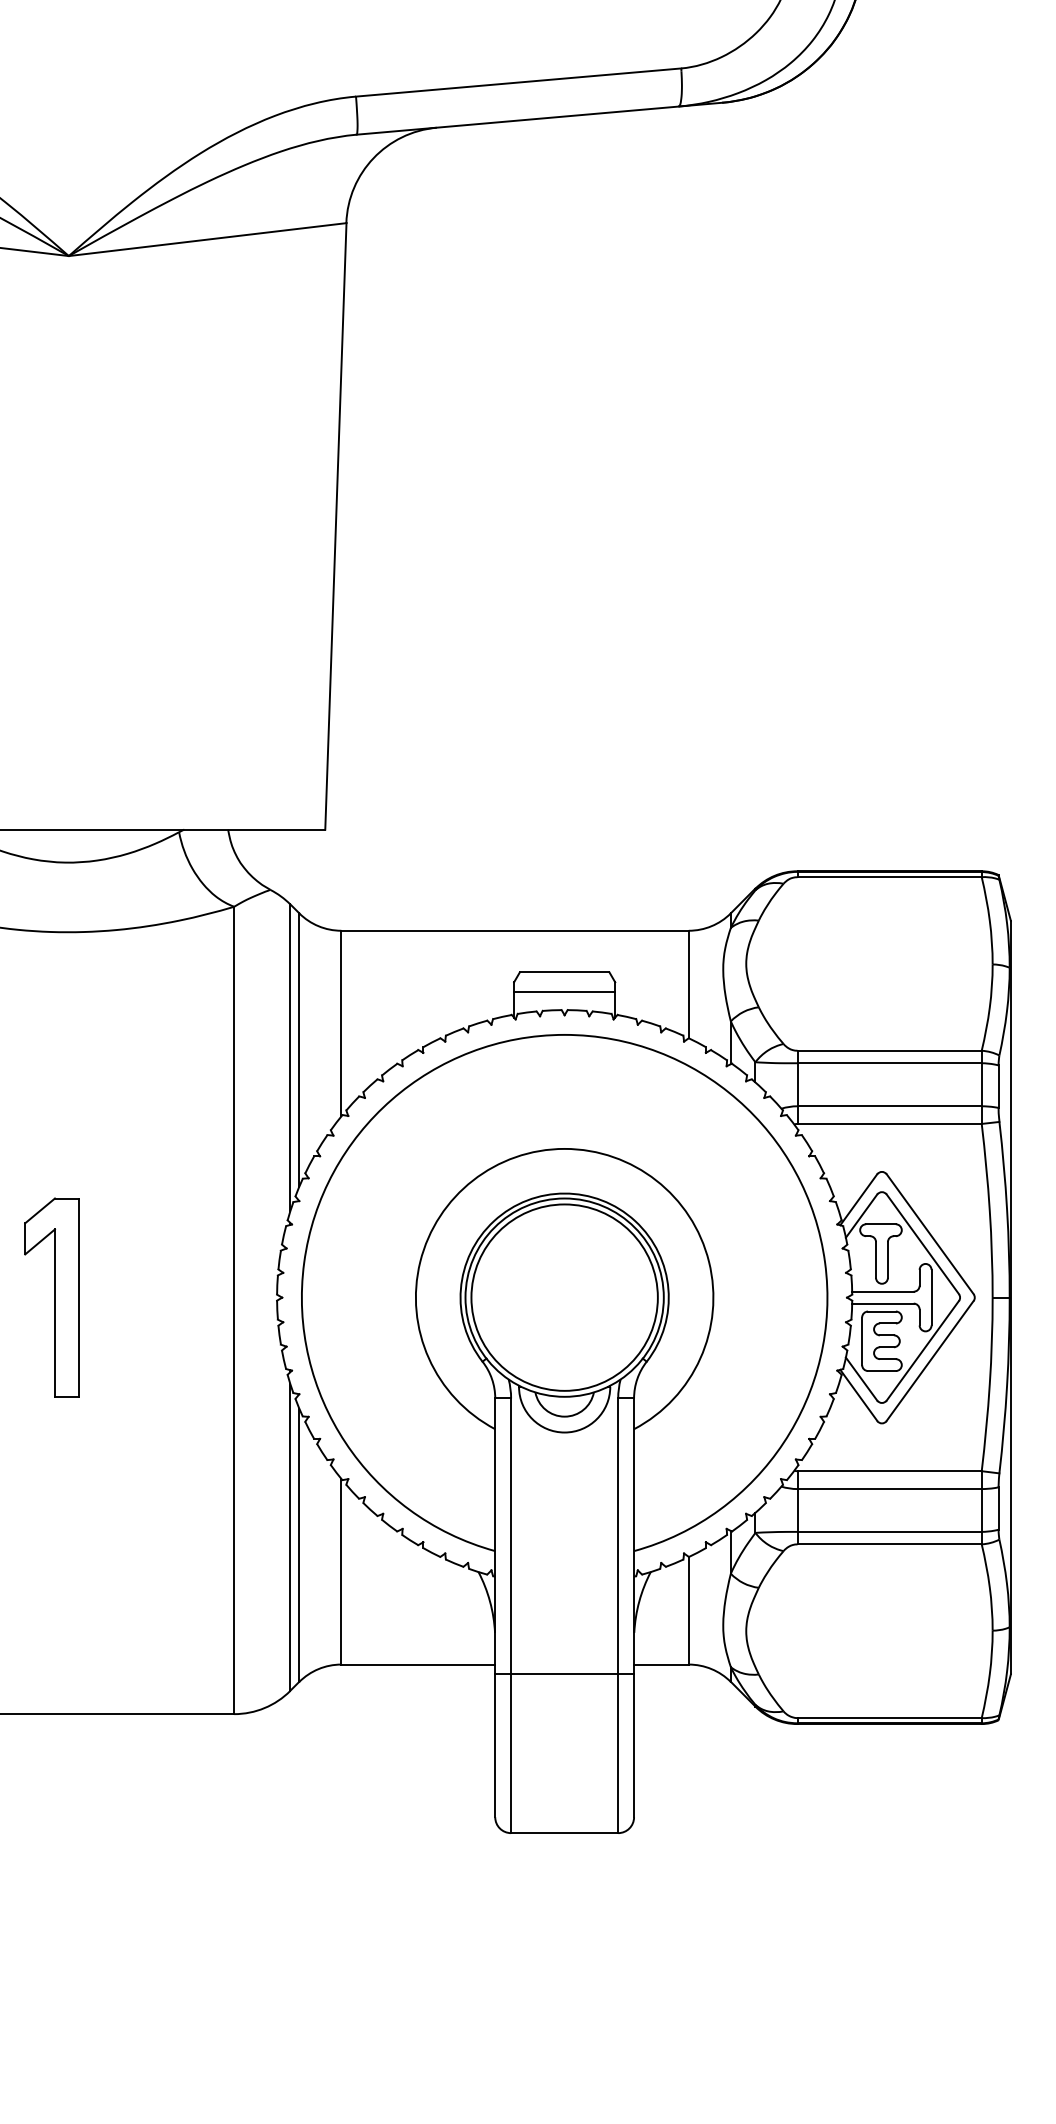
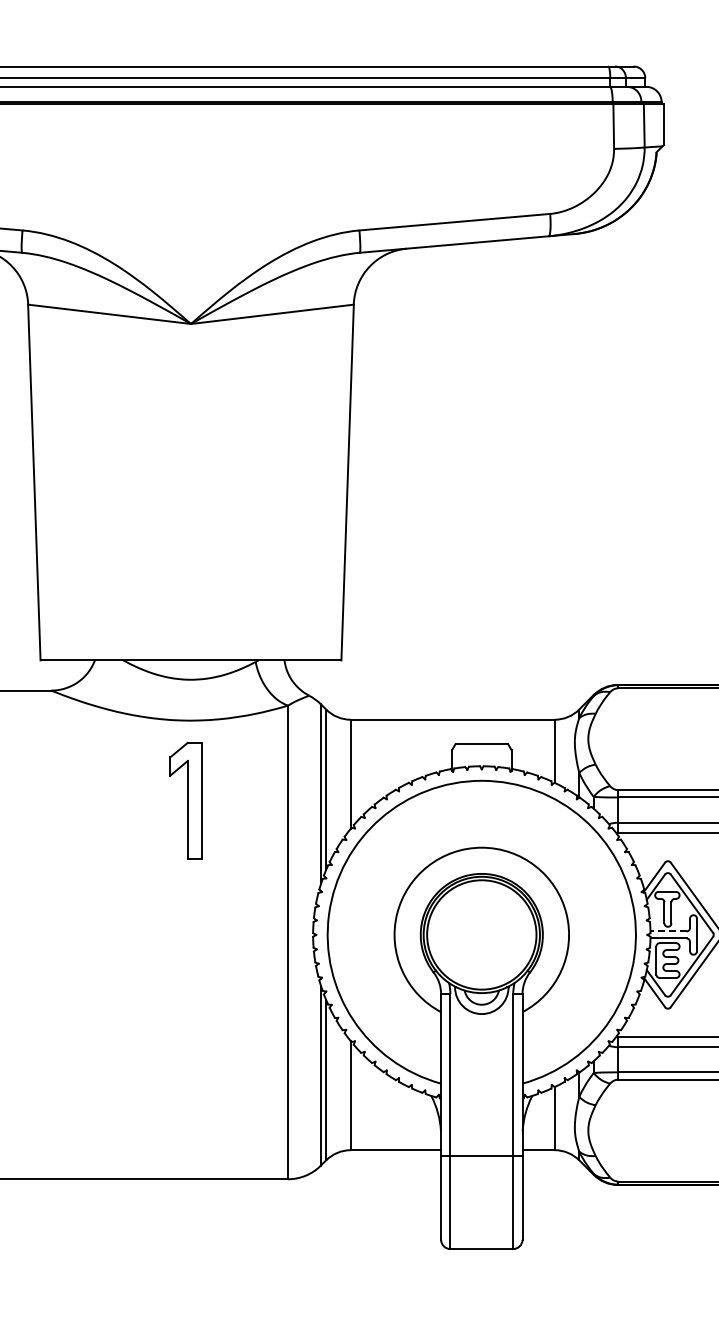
line: (564, 991) -> (481, 755), removed
line: (882, 1291) -> (668, 931), solid -> dashed
part: (50, 1296) -> (185, 800), moved

